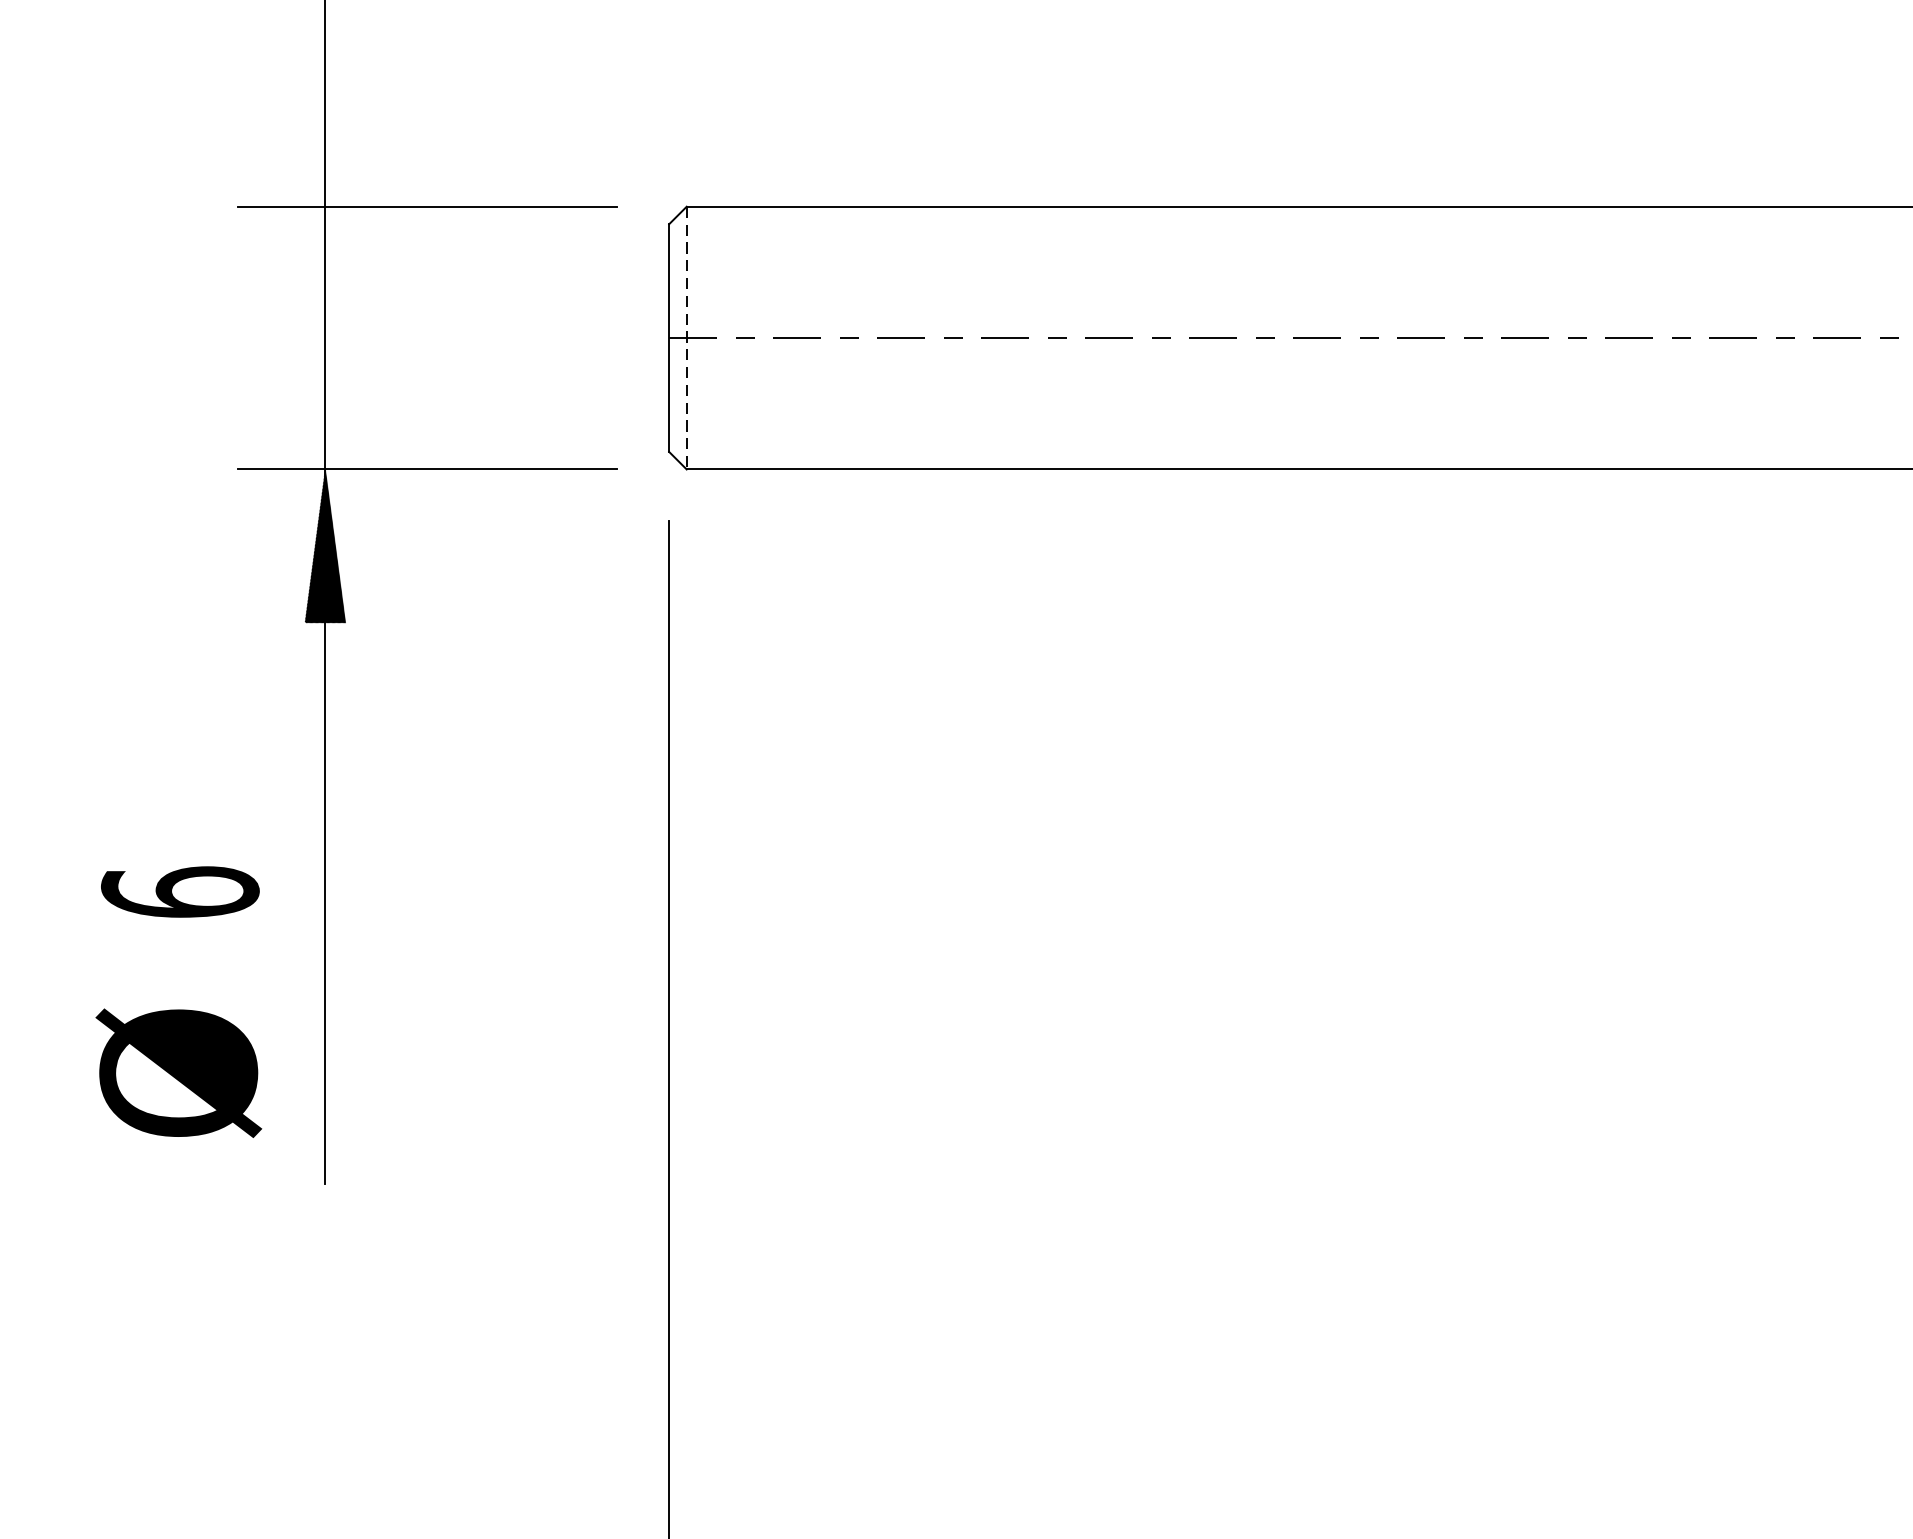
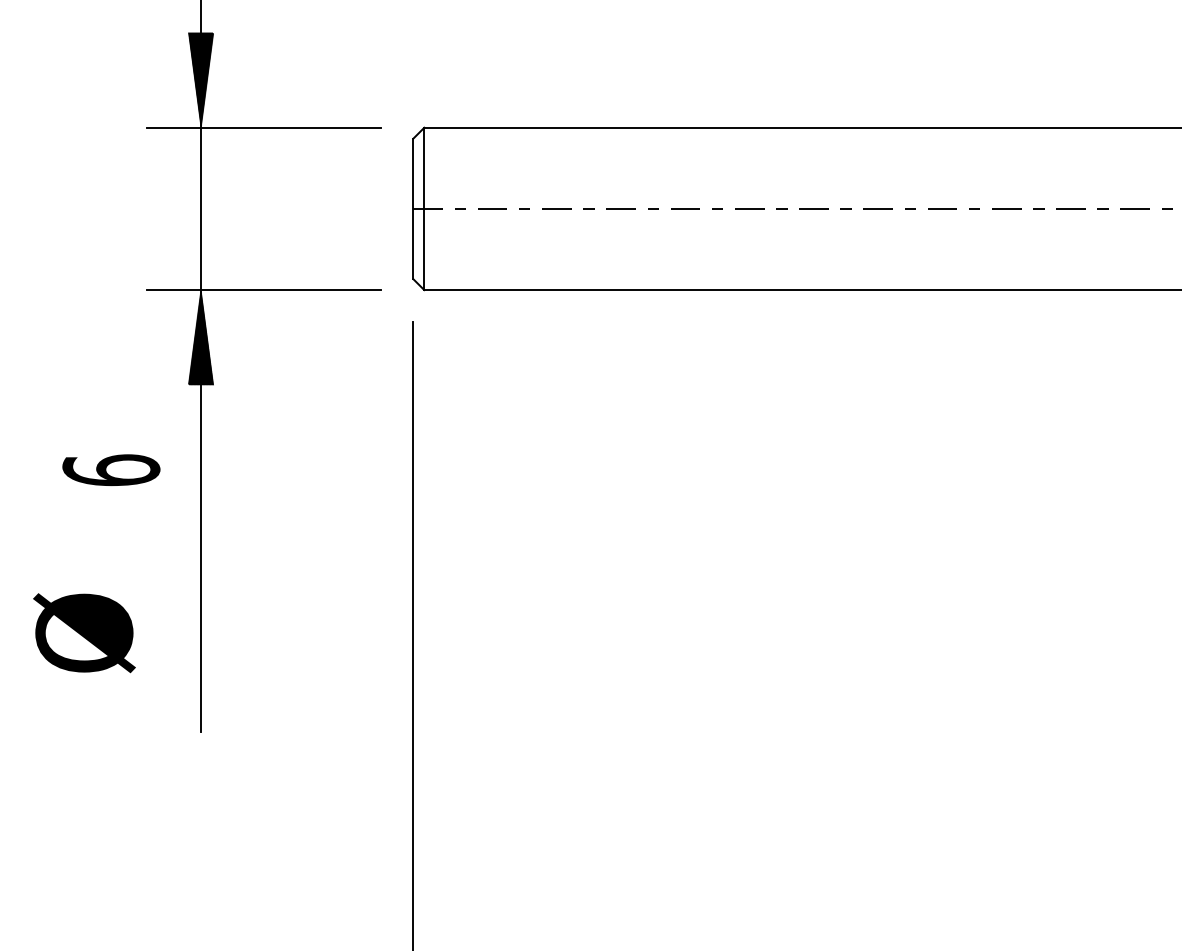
hatch: (324, 130) -> (200, 80), added
line: (687, 339) -> (424, 209), dashed -> solid
text: (180, 890) -> (111, 469), moved
text: (178, 1073) -> (84, 633), moved

